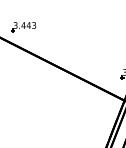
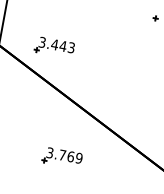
part: (40, 94) -> (61, 157), added

